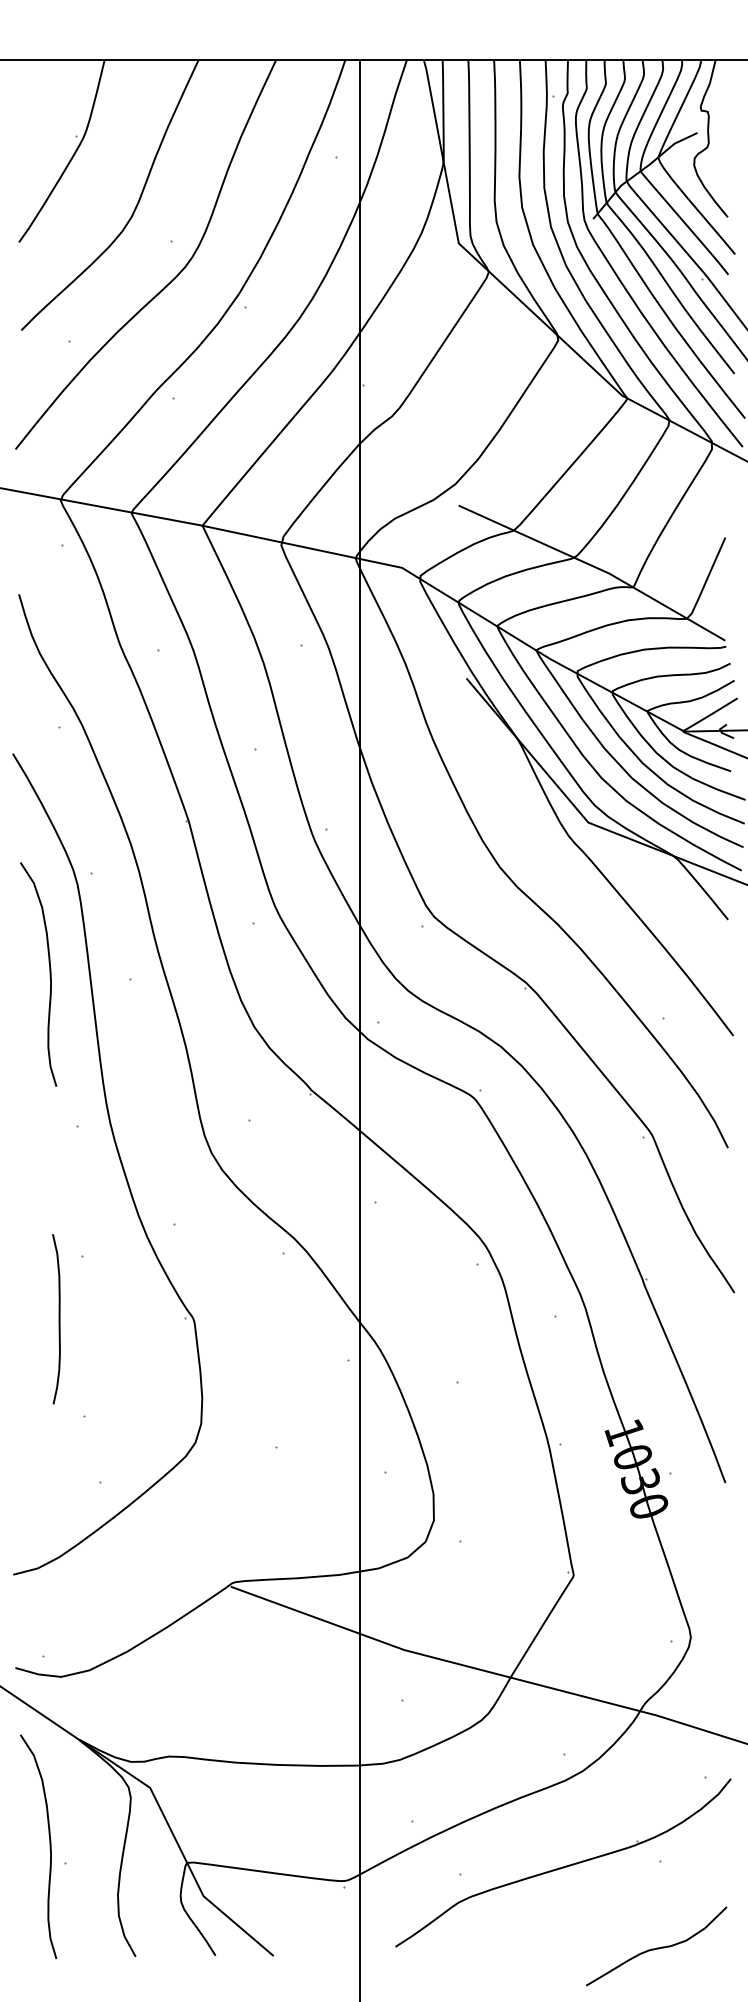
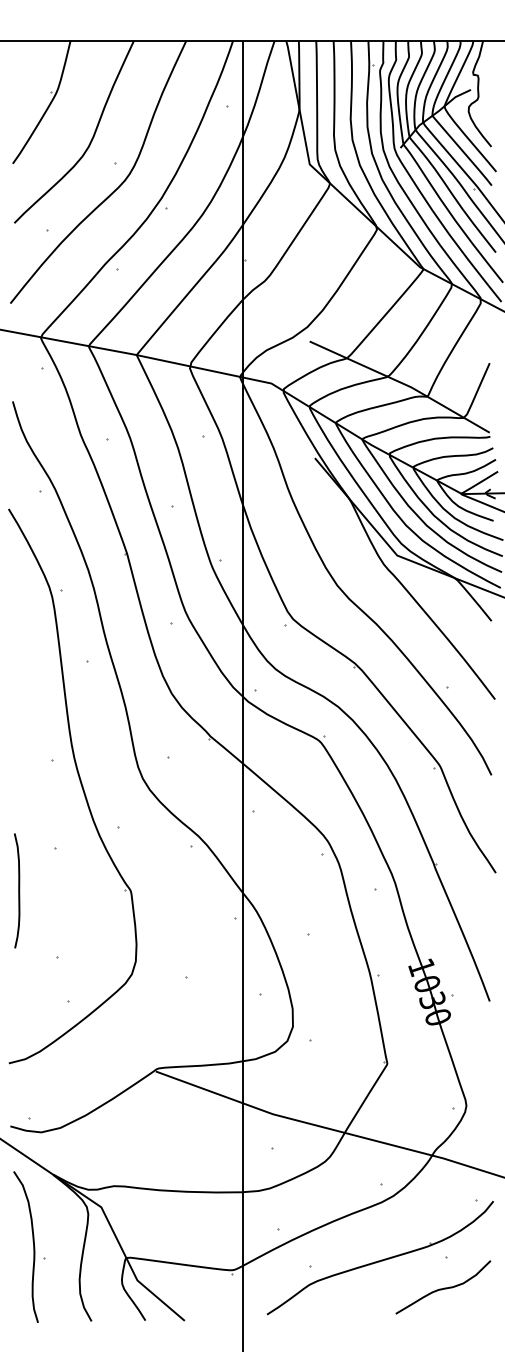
curve: (49, 973) -> (33, 657), removed
curve: (58, 1318) -> (18, 890), moved
curve: (658, 1946) -> (444, 1287), moved

